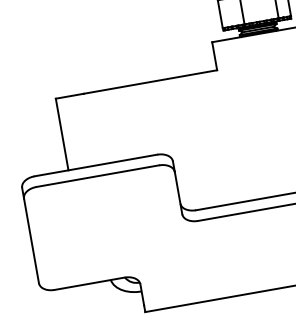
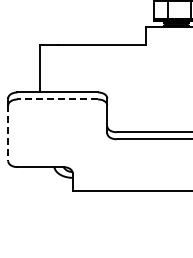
line: (97, 176) -> (57, 99), solid -> dashed
line: (32, 241) -> (8, 133), solid -> dashed

